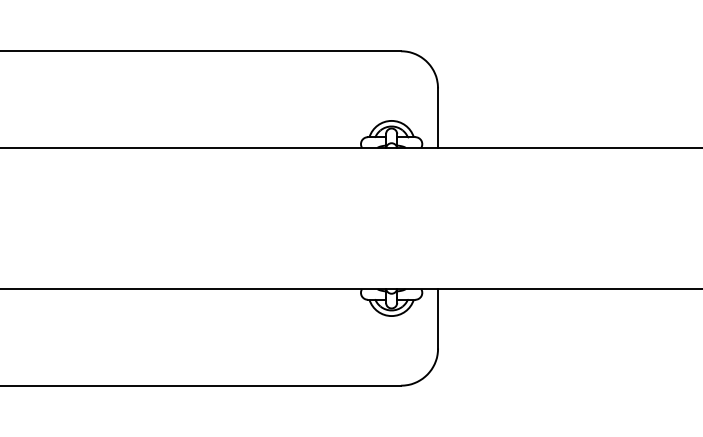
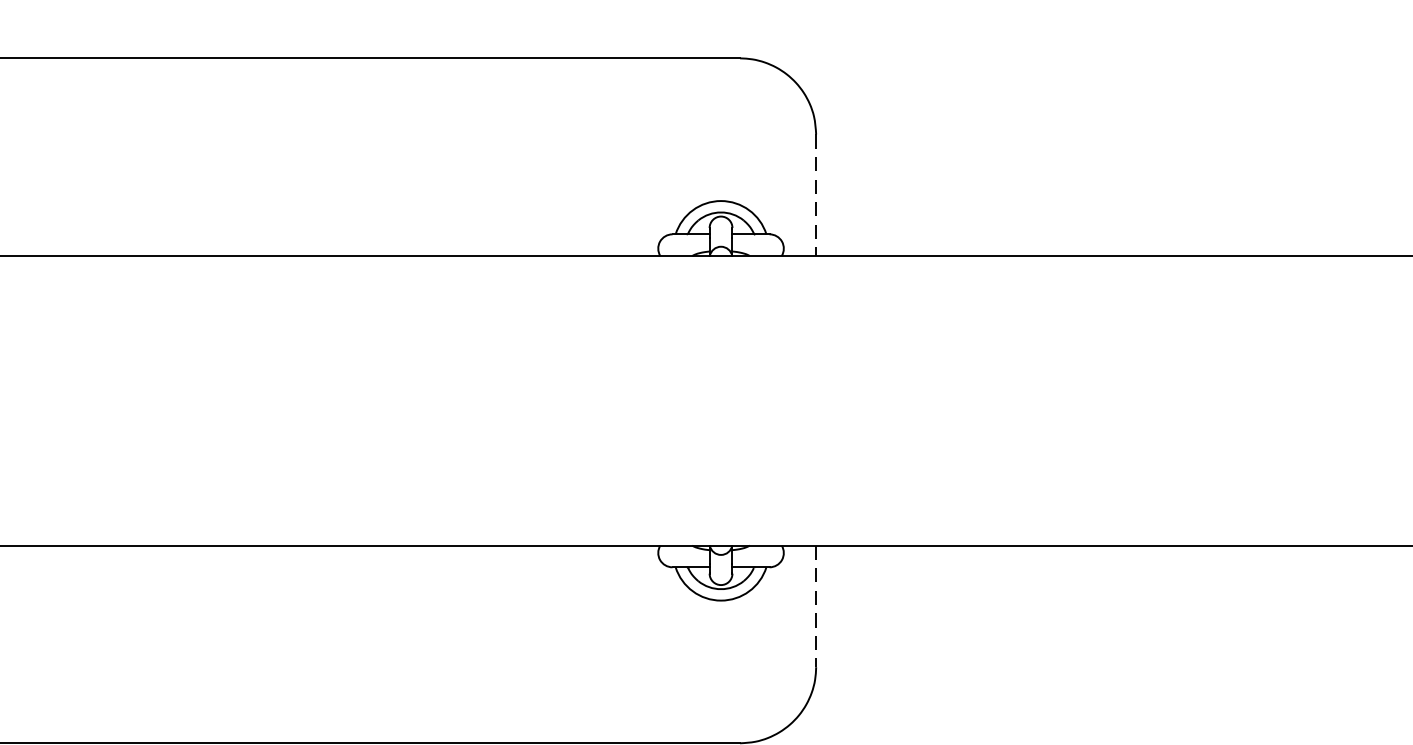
line: (438, 118) -> (816, 196), solid -> dashed
line: (438, 318) -> (816, 605), solid -> dashed

